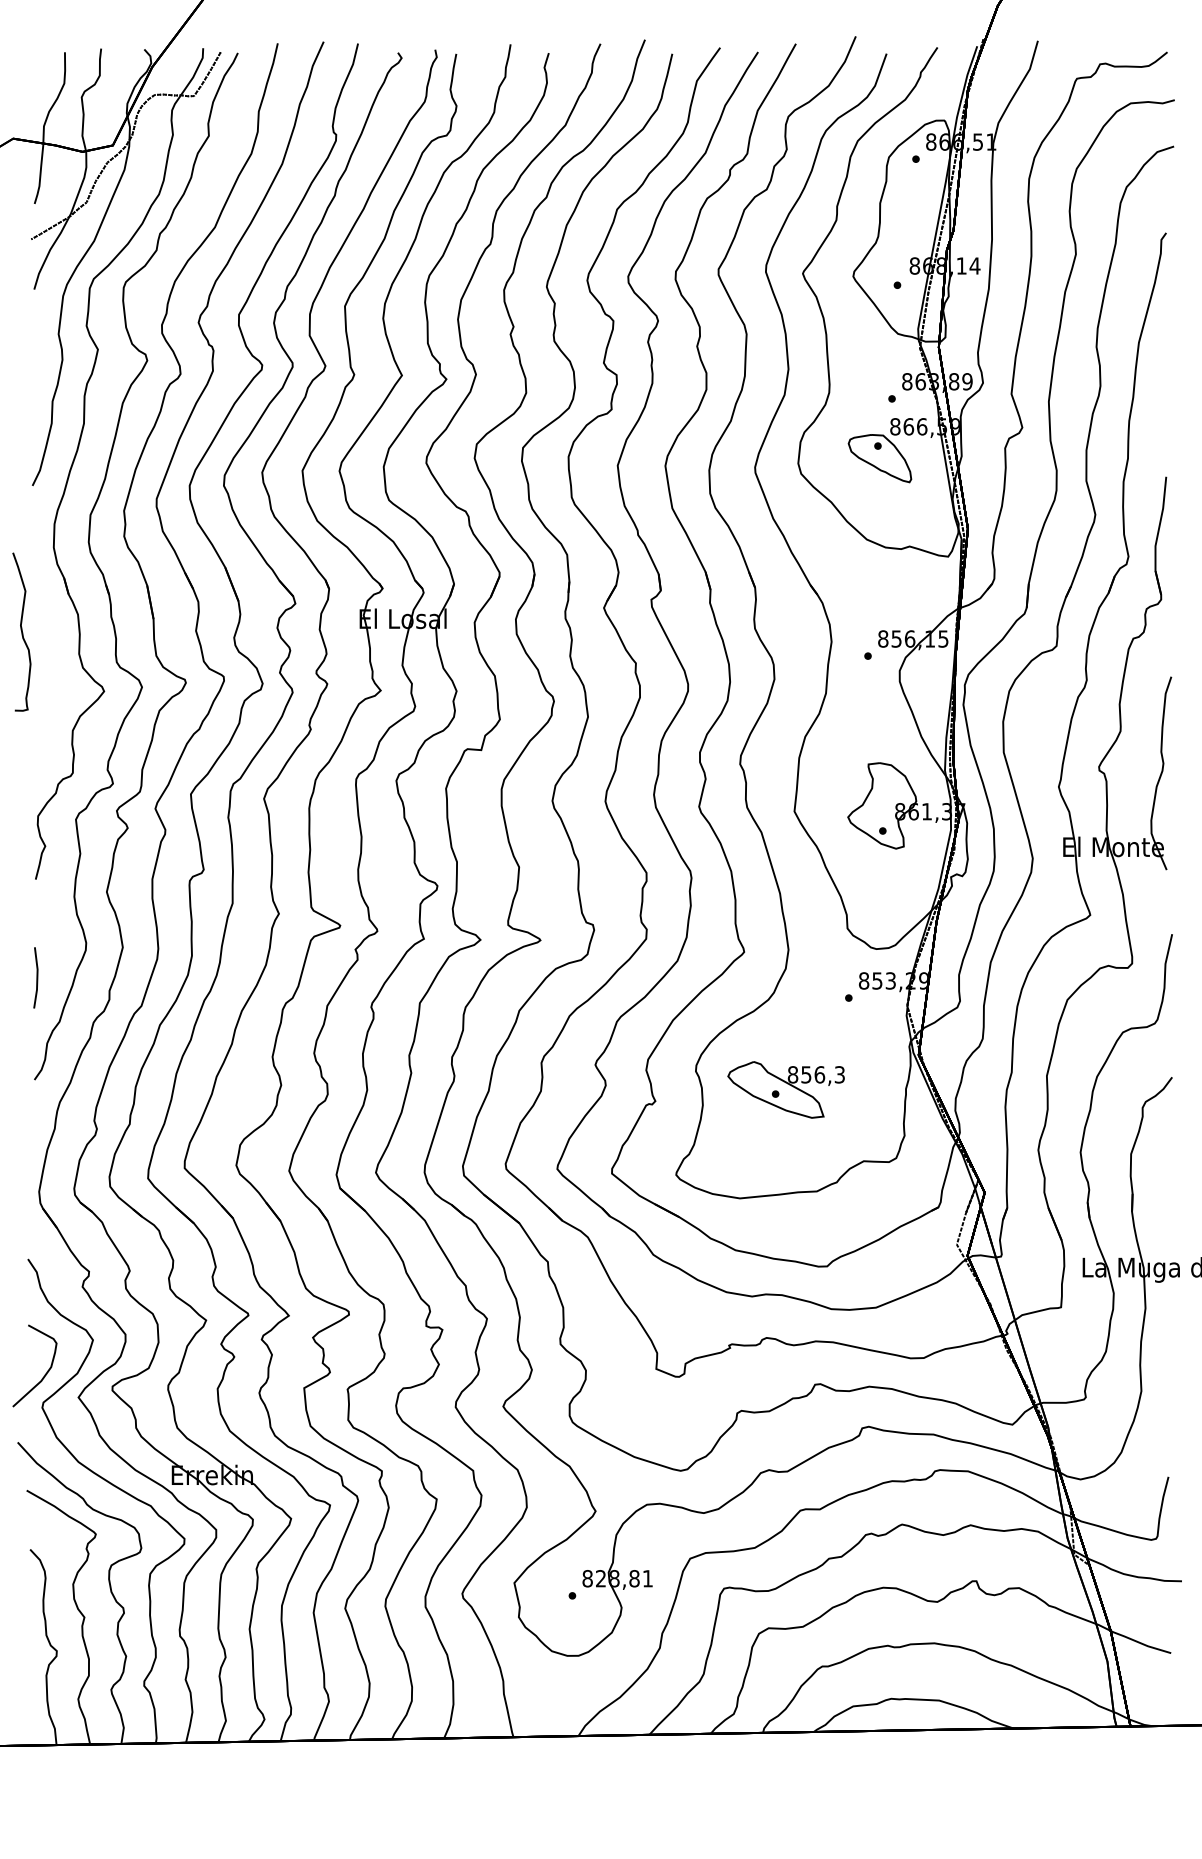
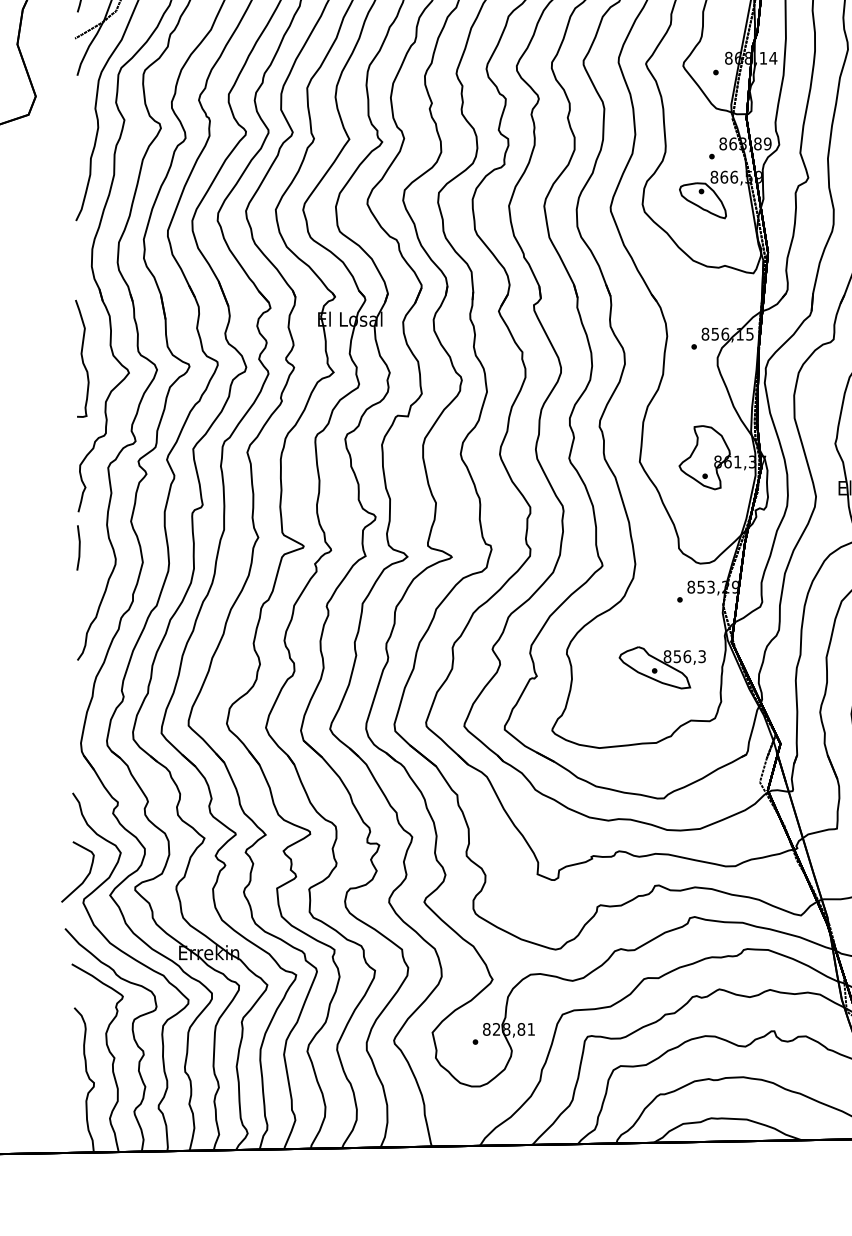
curve: (21, 631) -> (81, 358), moved
line: (36, 977) -> (79, 547), moved
part: (785, 1089) -> (661, 667), moved

